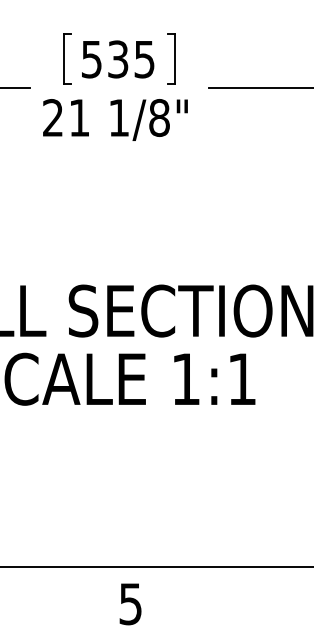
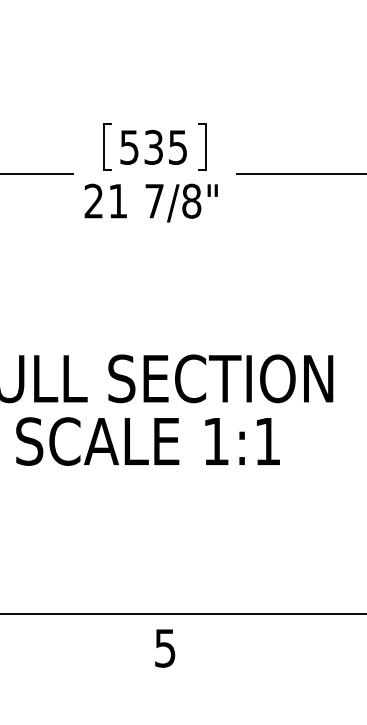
text: (119, 118) -> (154, 201), 1/8" -> 7/8"

